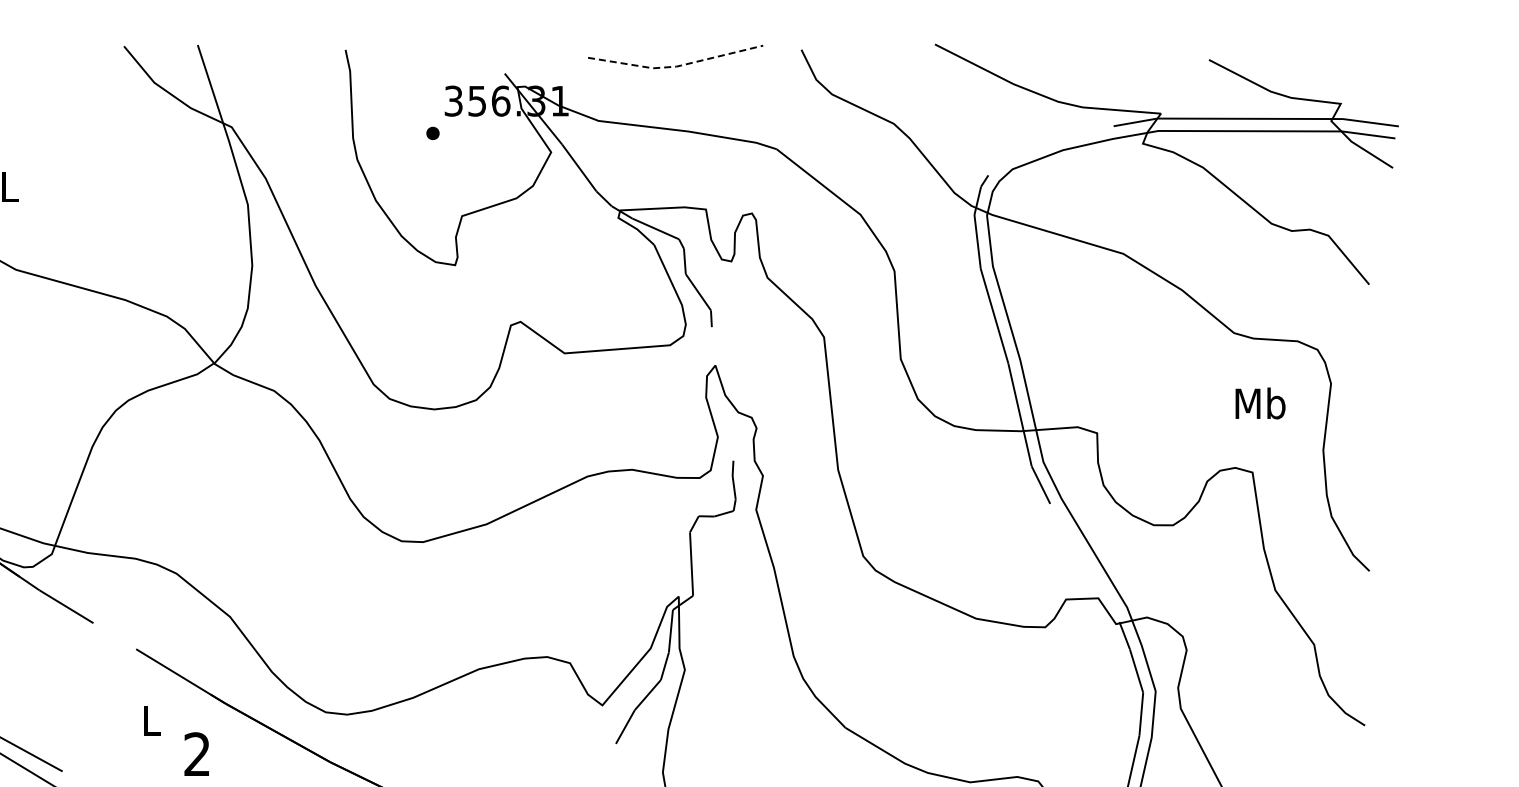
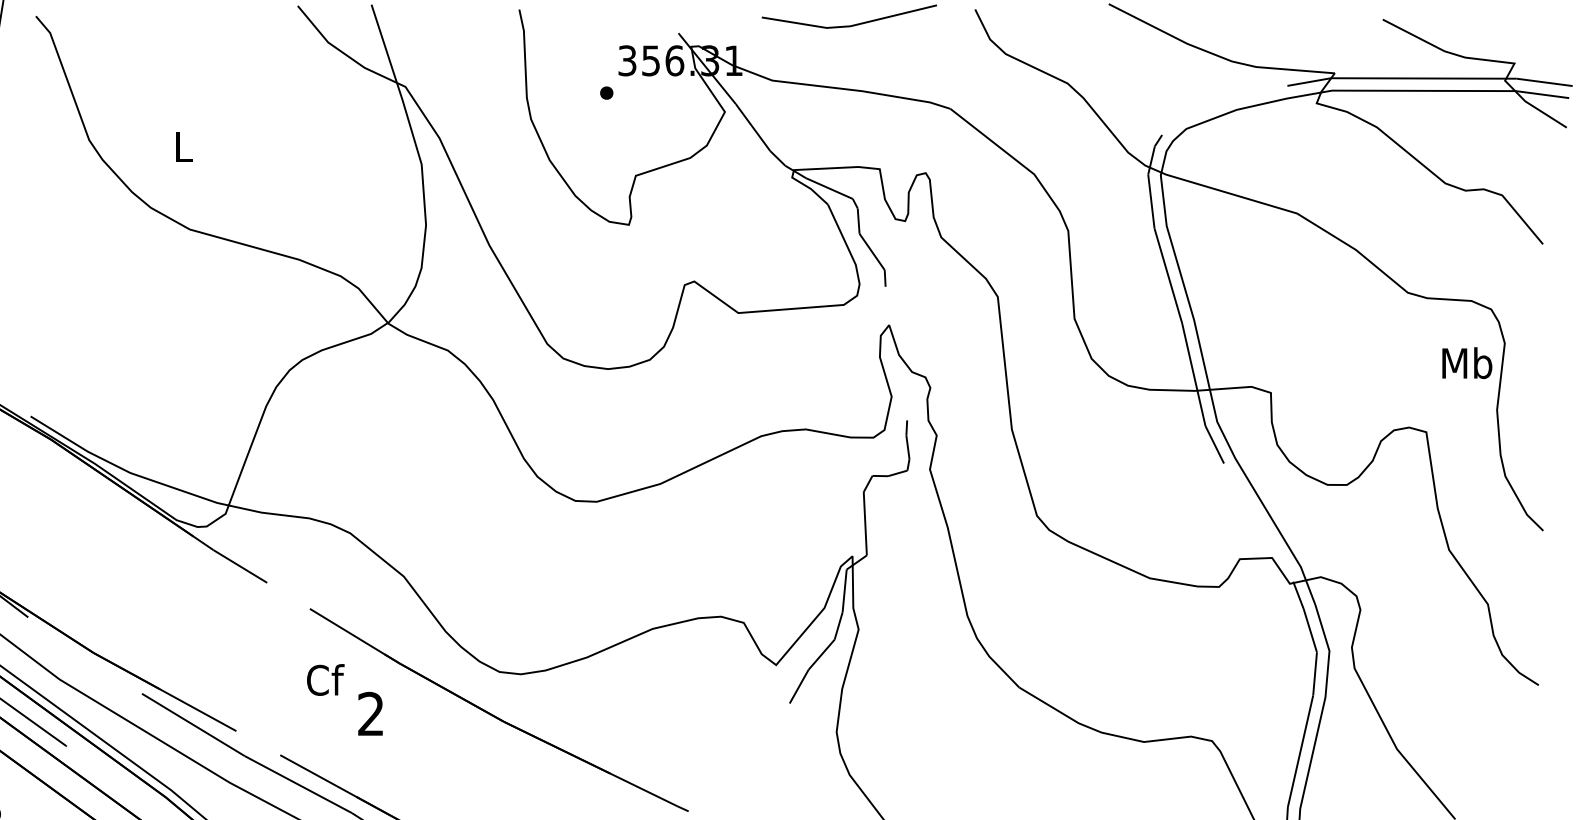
line: (676, 66) -> (850, 26), dashed -> solid
text: (1260, 403) -> (1467, 363), moved
text: (151, 719) -> (325, 679), L -> Cf

